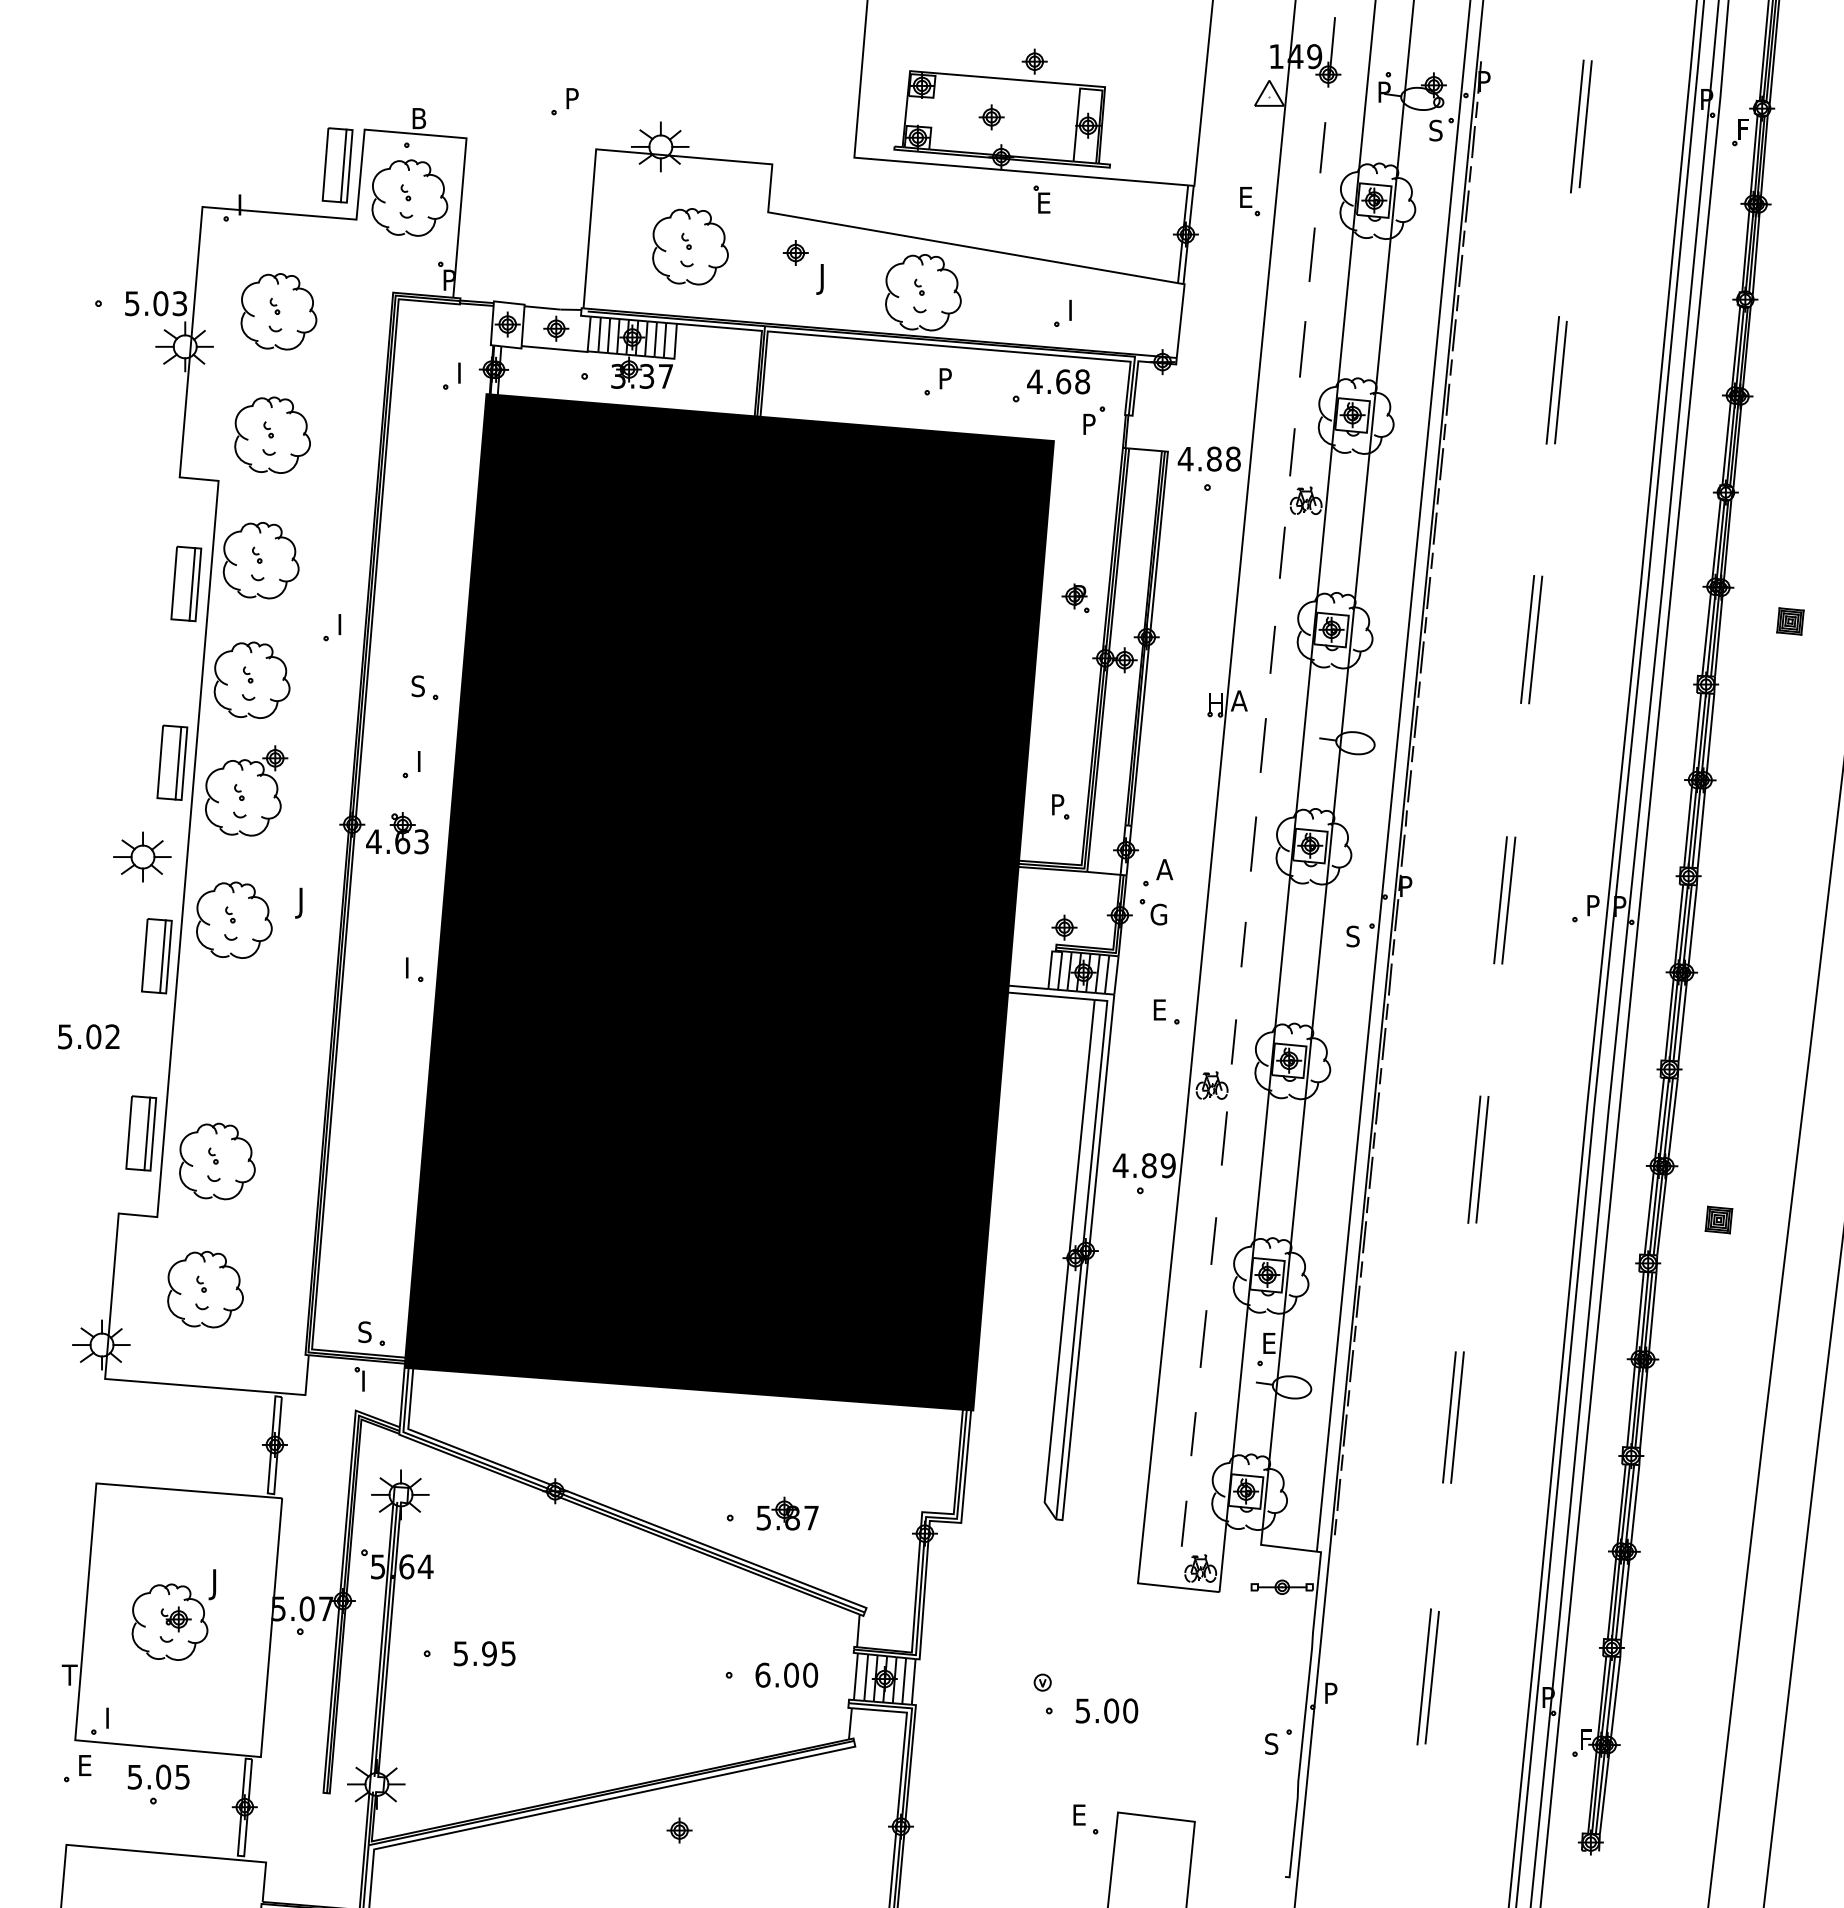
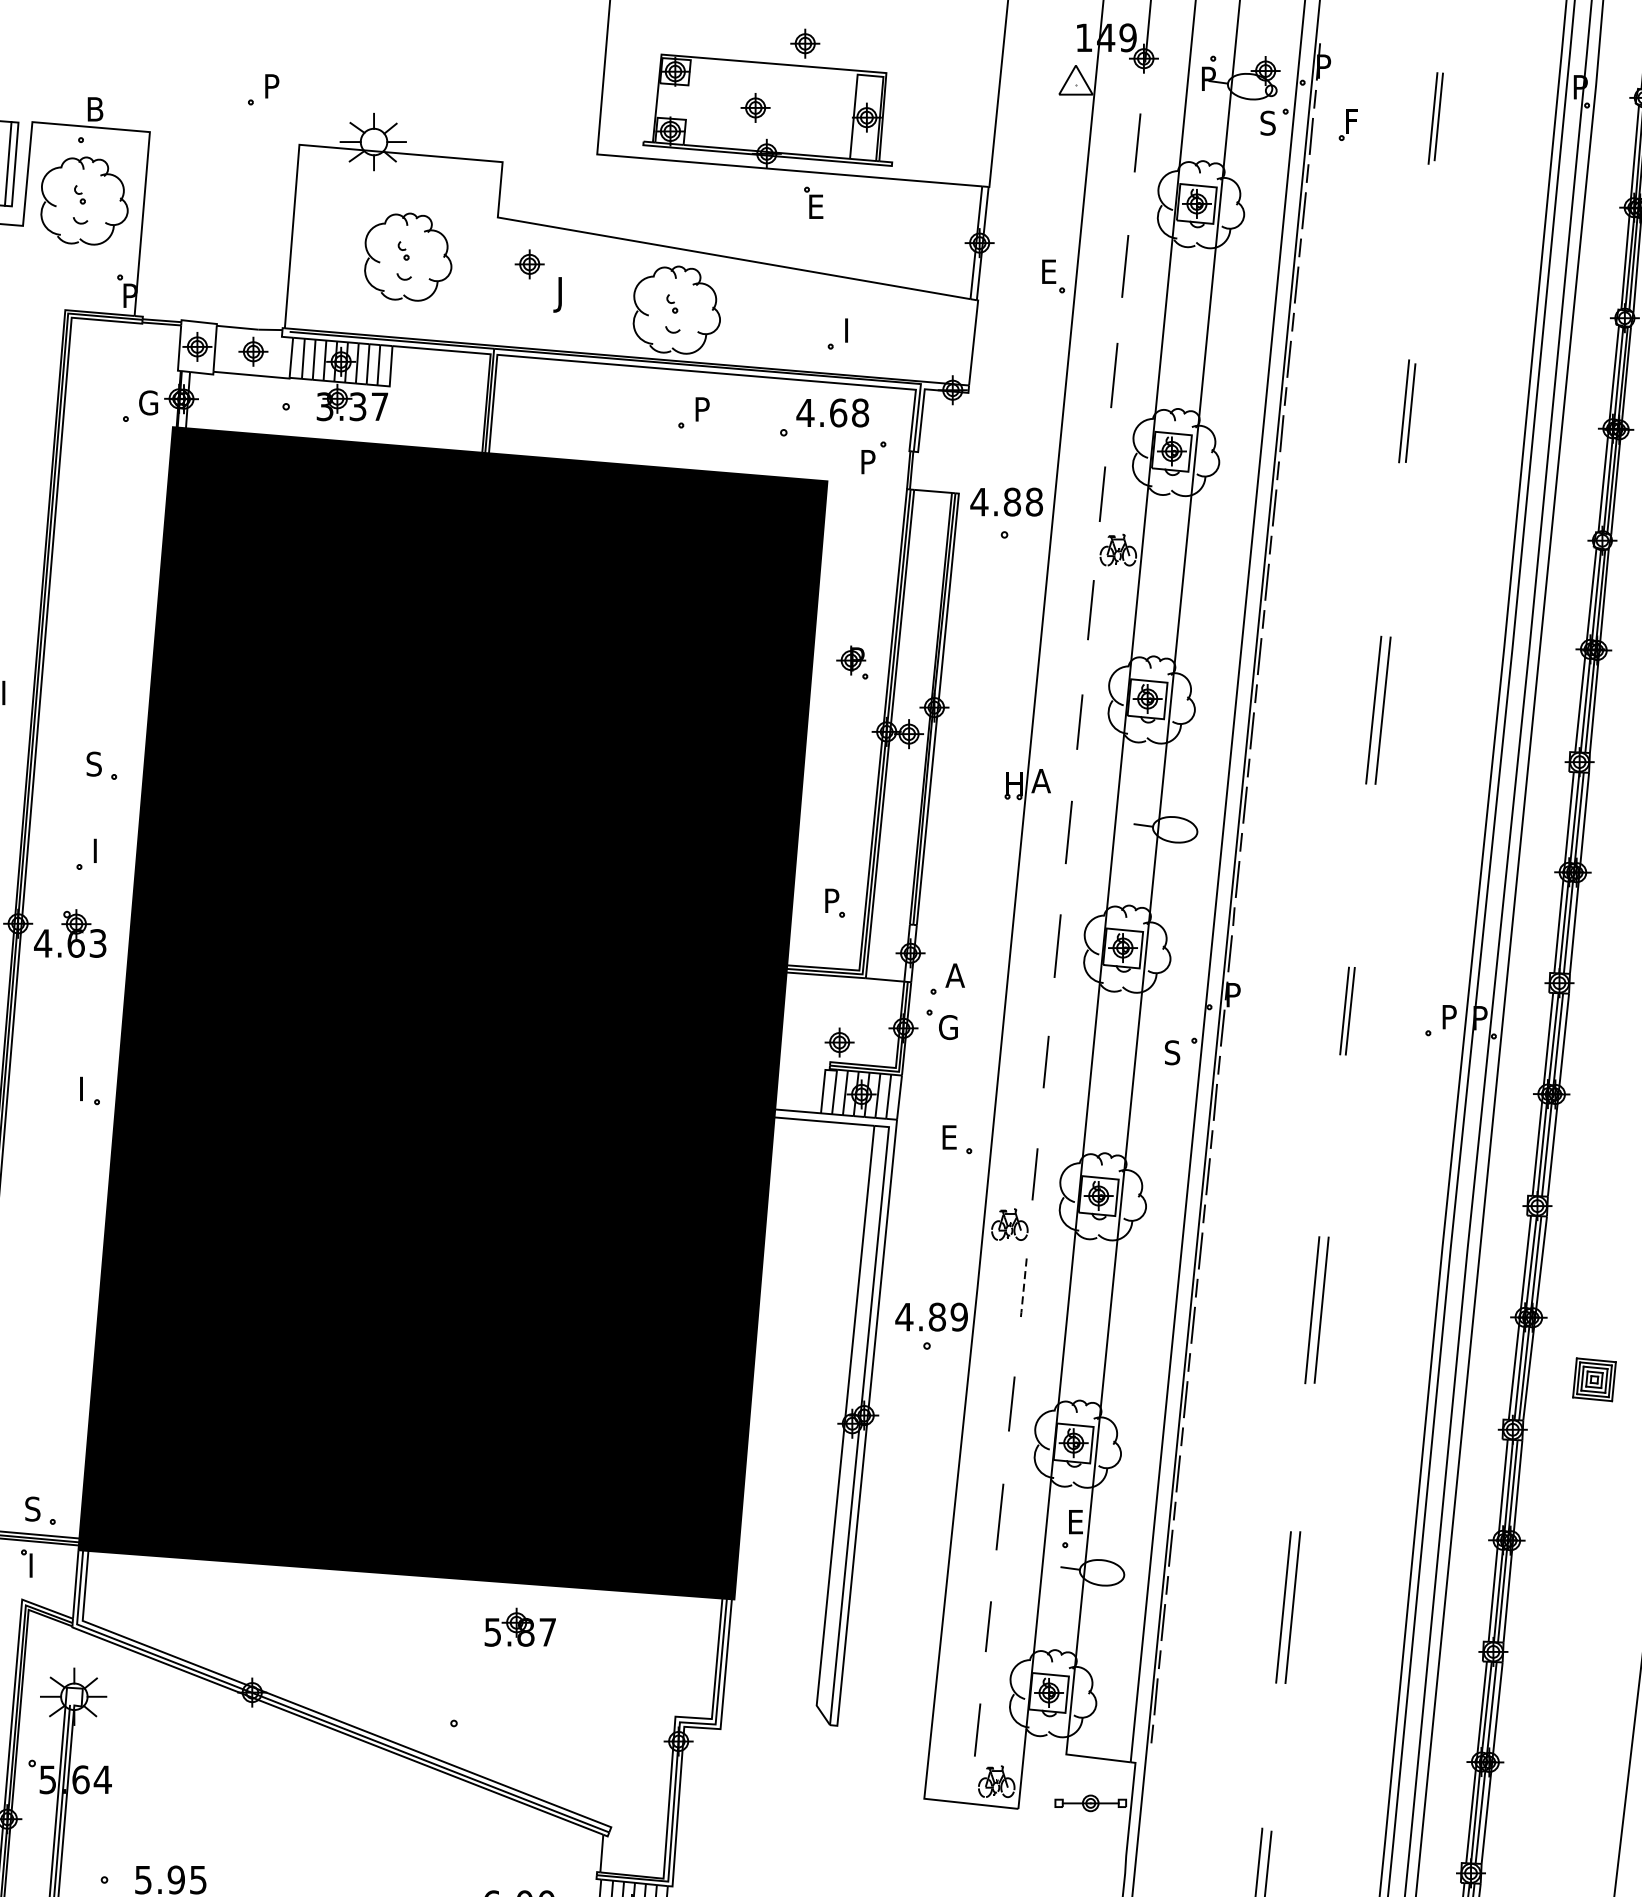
part: (1581, 126) -> (1435, 118), size x0.6
part: (1740, 132) -> (1348, 125), moved
part: (1250, 201) -> (1054, 276), moved
text: (465, 372) -> (148, 402), I -> G
part: (1556, 380) -> (1407, 411), size x0.7
part: (1504, 900) -> (1347, 1011), size x0.6
line: (1224, 1139) -> (1024, 1286), solid -> dashed
part: (1718, 1219) -> (1593, 1379), size x1.4
part: (787, 1513) -> (520, 1627), moved

